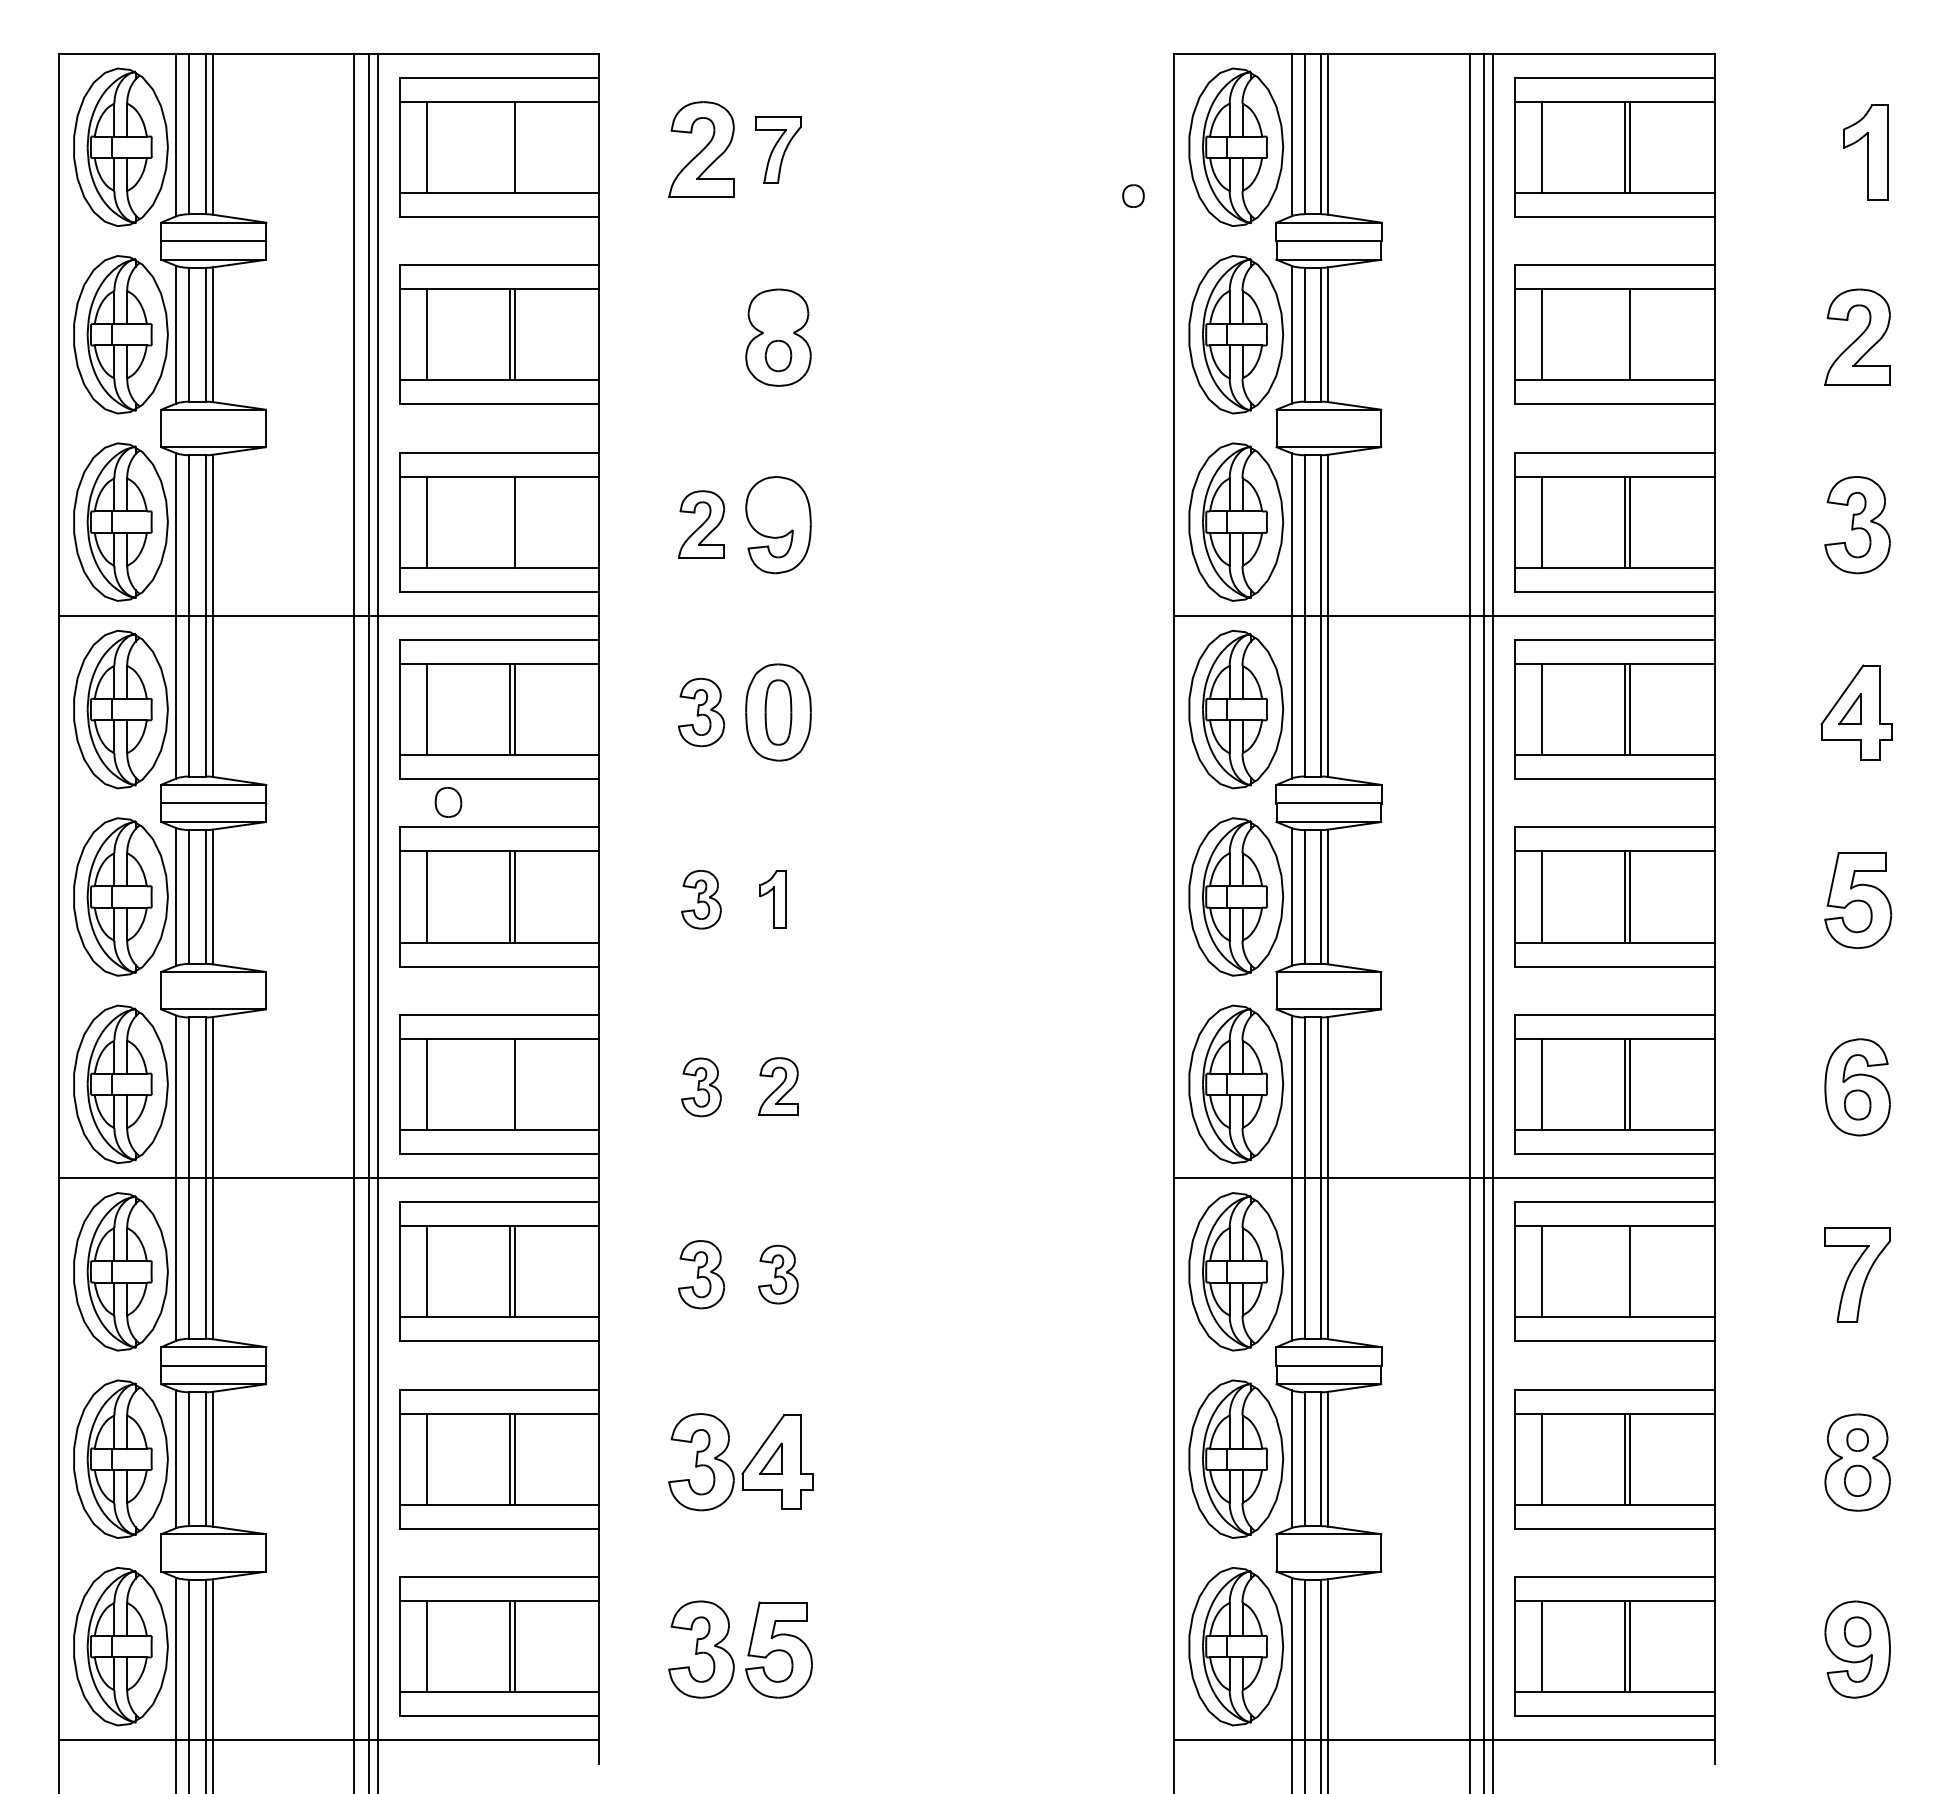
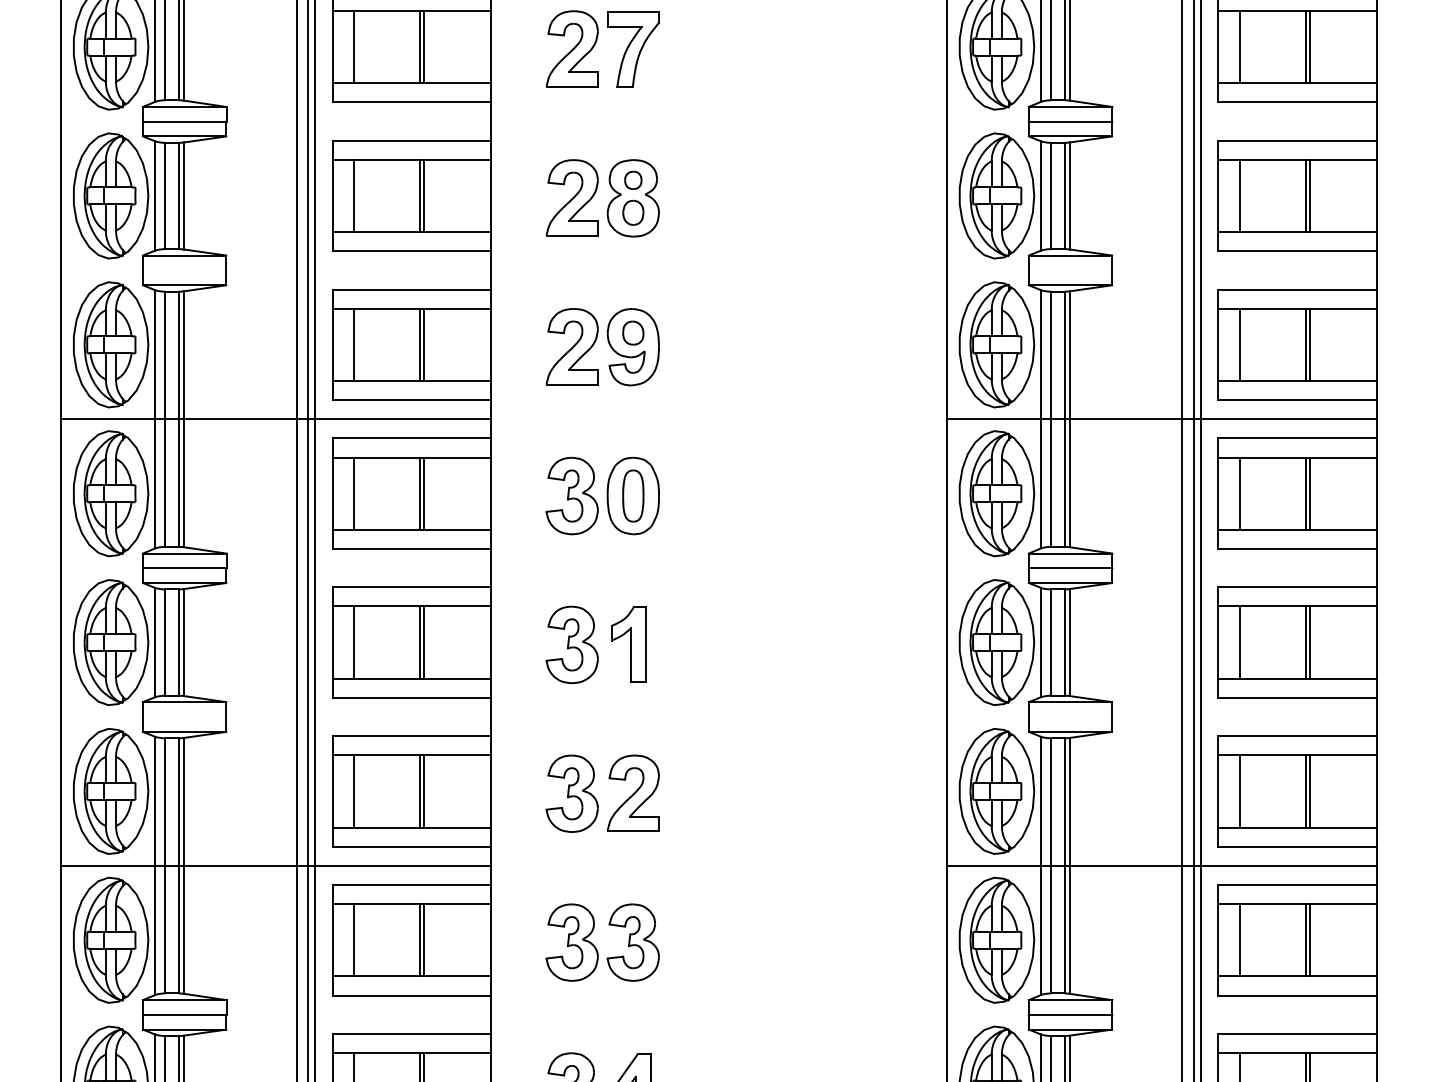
line: (509, 146) -> (419, 46), added
part: (778, 149) -> (633, 48), size x1.43
part: (1133, 195) -> (633, 179), moved
line: (1624, 334) -> (1305, 195), added
part: (701, 336) -> (572, 197), added
line: (509, 521) -> (419, 344), added
part: (701, 524) -> (572, 346), size x1.43
part: (701, 712) -> (572, 496), size x1.43
part: (448, 802) -> (633, 333), moved
part: (701, 899) -> (572, 644), size x1.67
part: (772, 899) -> (628, 644), size x1.67
line: (509, 1083) -> (419, 790), added
part: (778, 1086) -> (633, 793), size x1.67
part: (701, 1087) -> (572, 793), size x1.67
line: (1624, 1271) -> (1305, 940), added
part: (701, 1274) -> (572, 942), size x1.43
part: (778, 1274) -> (633, 942), size x1.67

